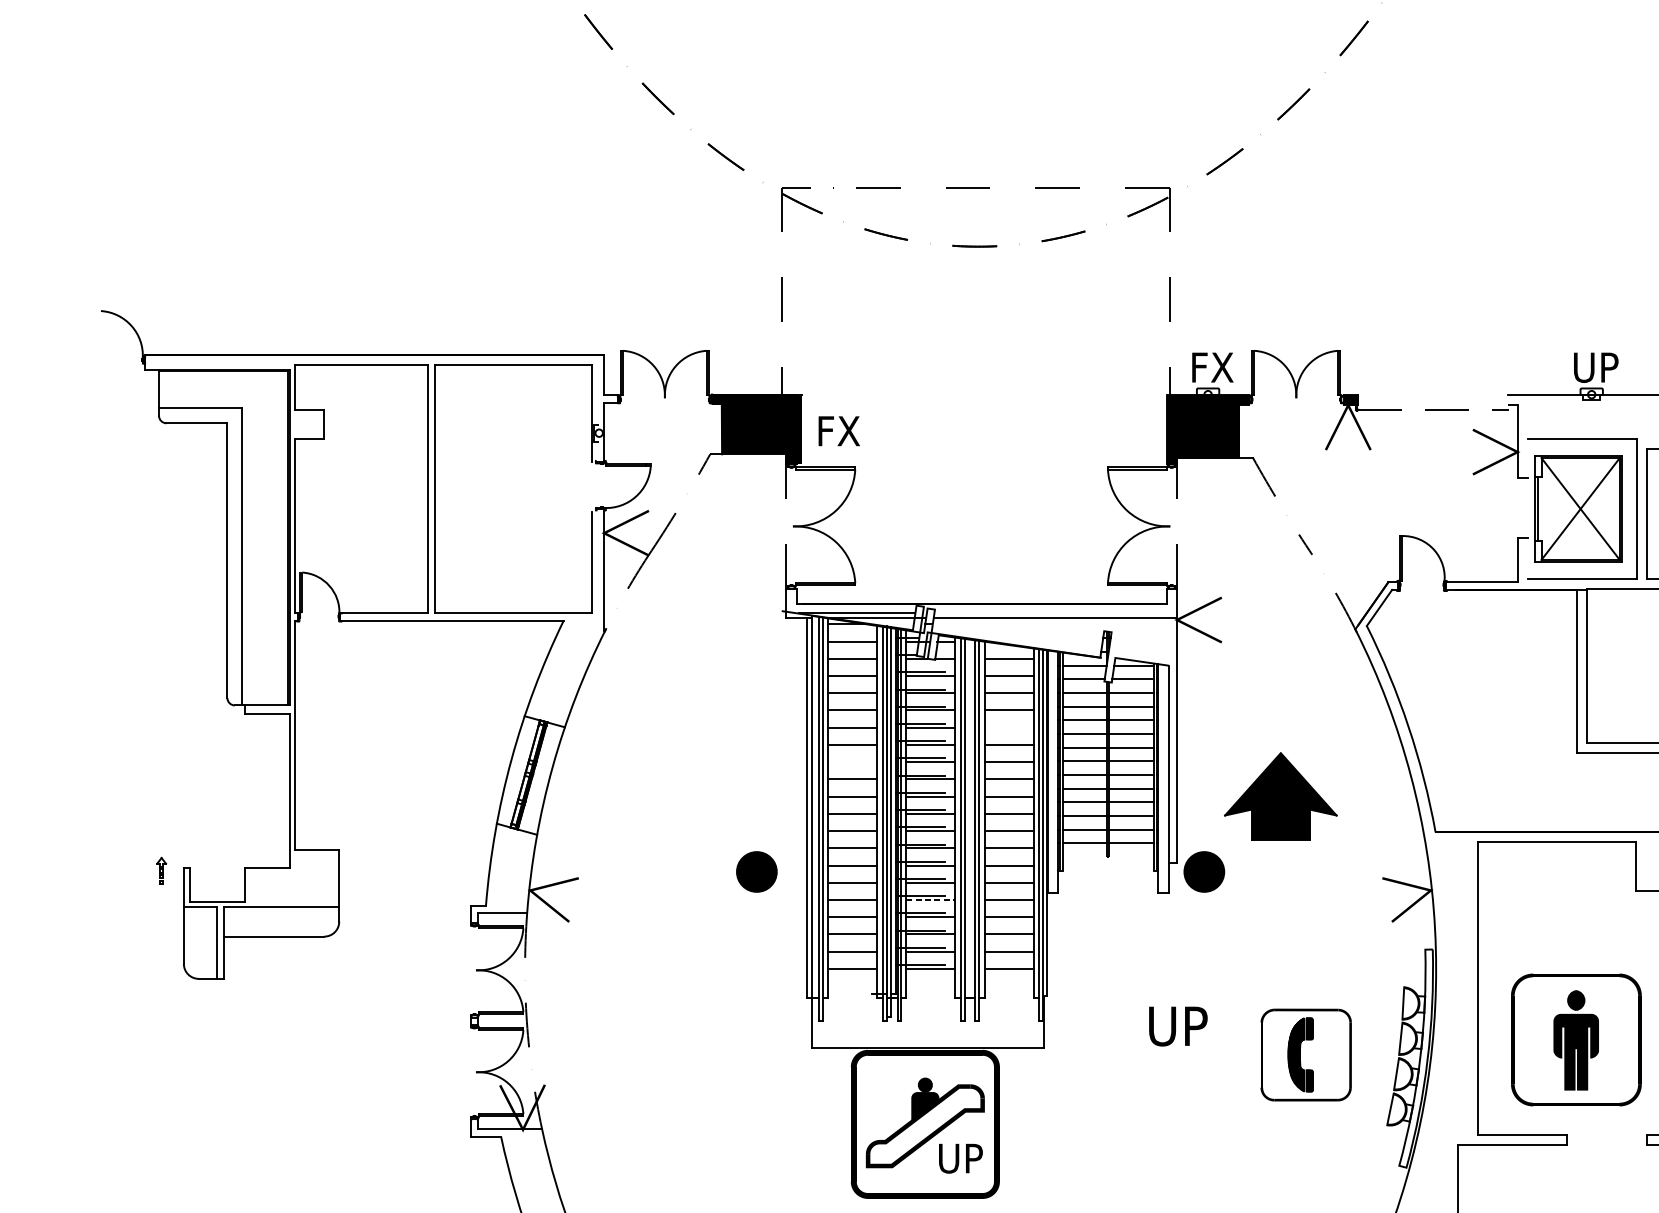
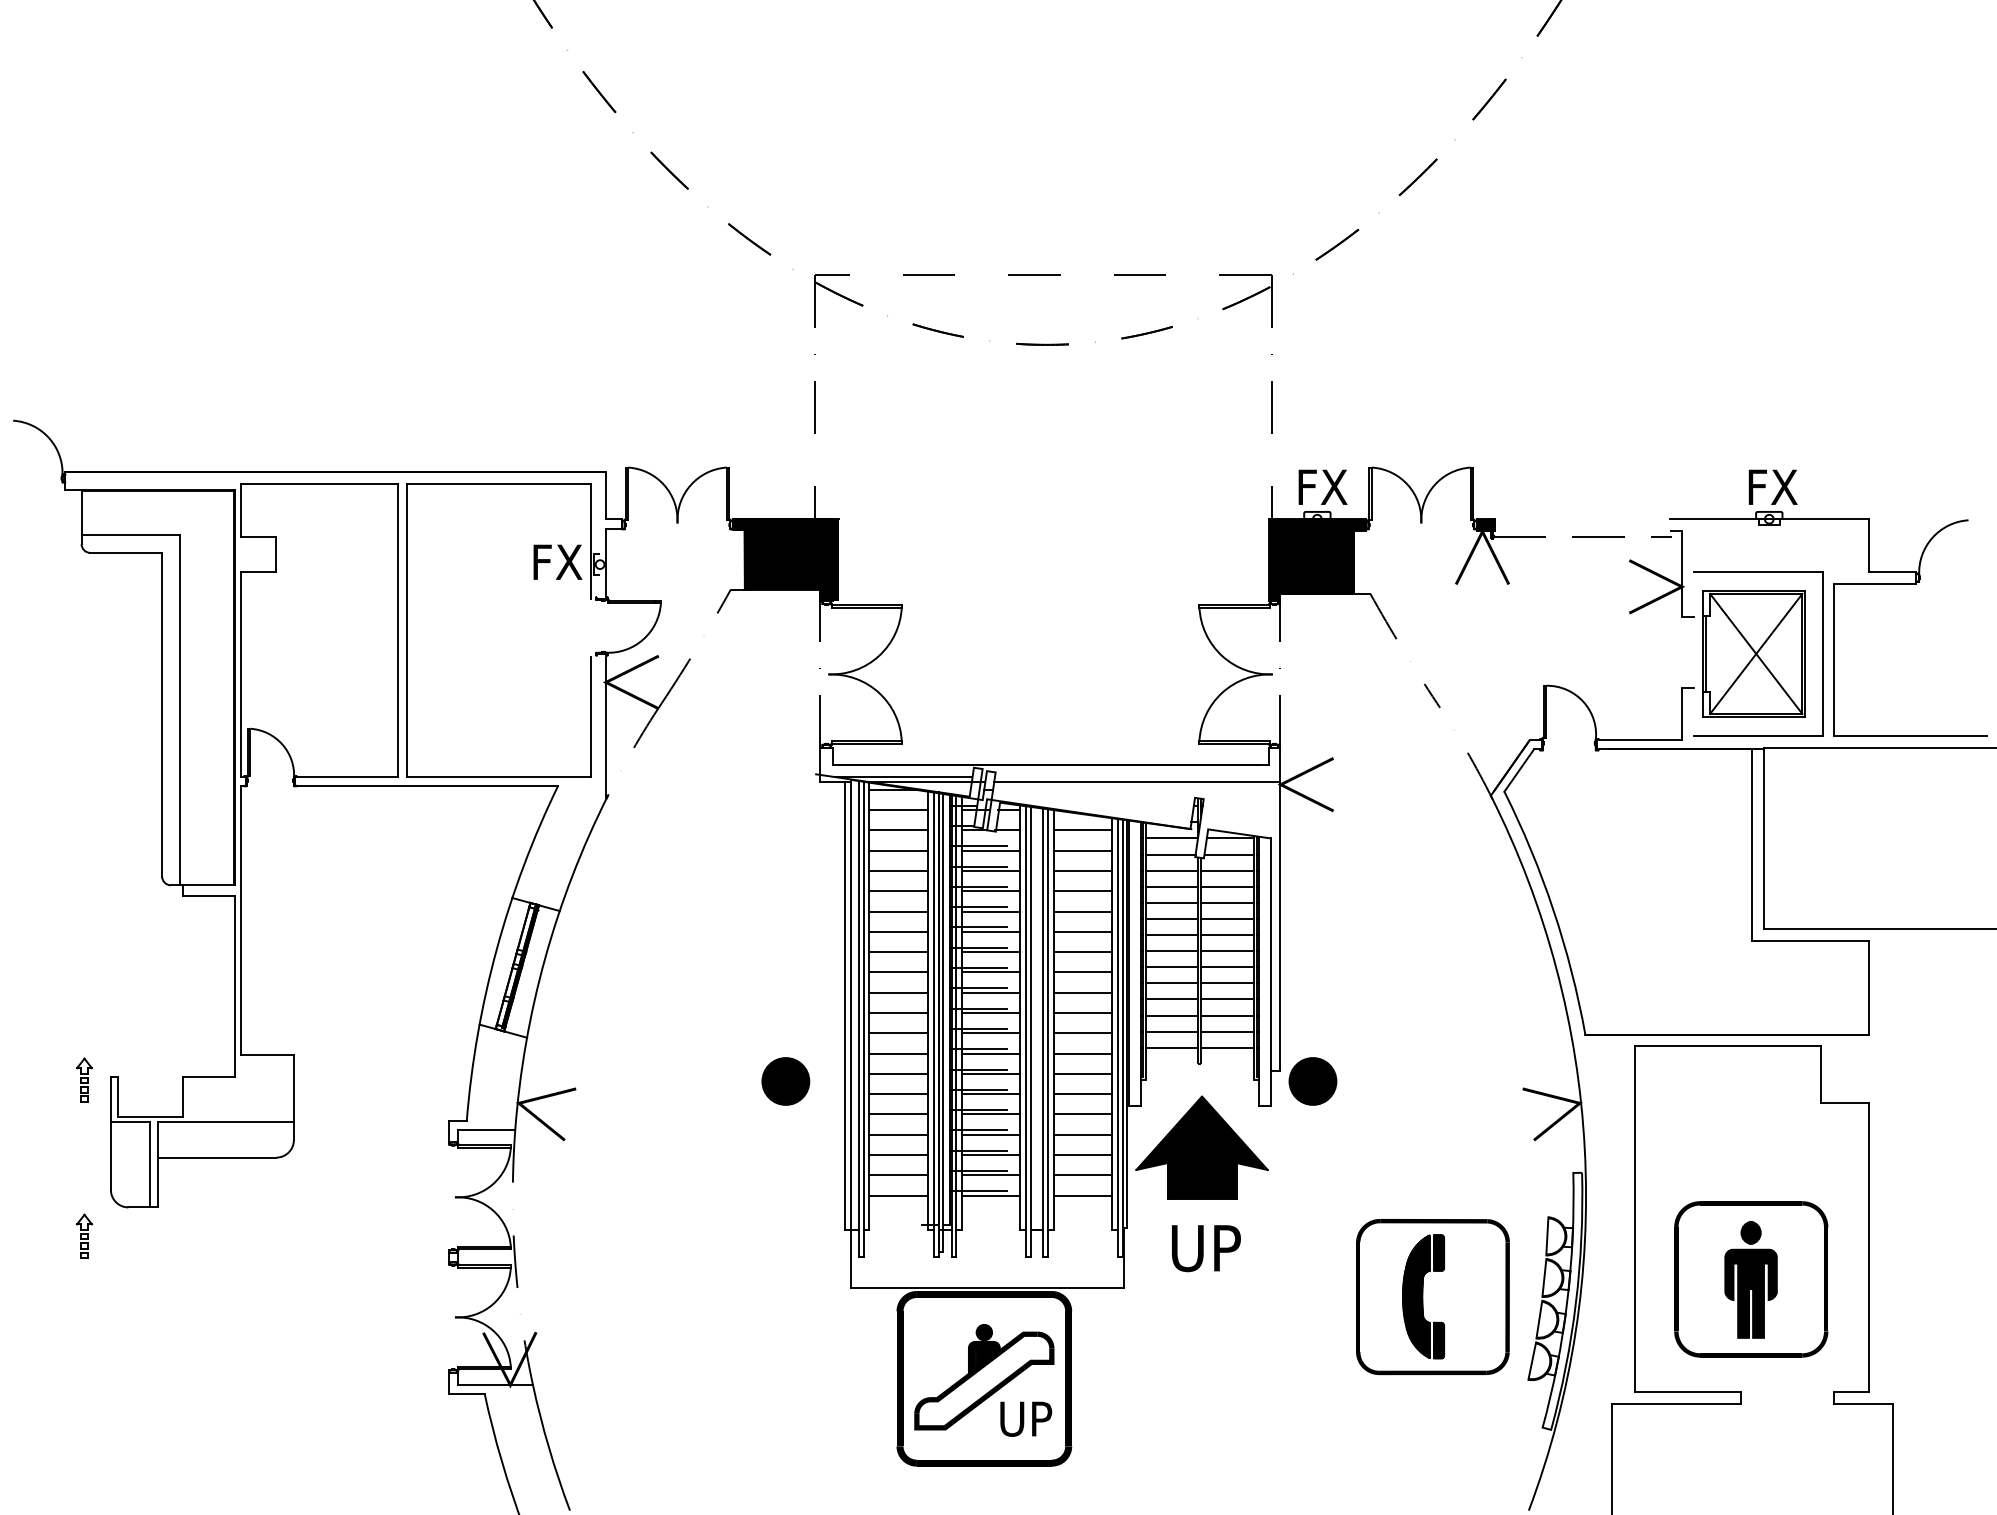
text: (1596, 367) -> (1774, 487), UP -> FX
text: (838, 430) -> (557, 561), moved
line: (1009, 727) -> (1083, 911), added
line: (852, 762) -> (898, 952), added
part: (1280, 796) -> (1201, 1147), moved
part: (161, 870) -> (84, 1079), size x1.43
line: (930, 900) -> (990, 1114), dashed -> solid
part: (161, 1002) -> (84, 1235), added
text: (1178, 1026) -> (1206, 1248), moved
part: (1305, 1055) -> (1432, 1297), size x1.43

